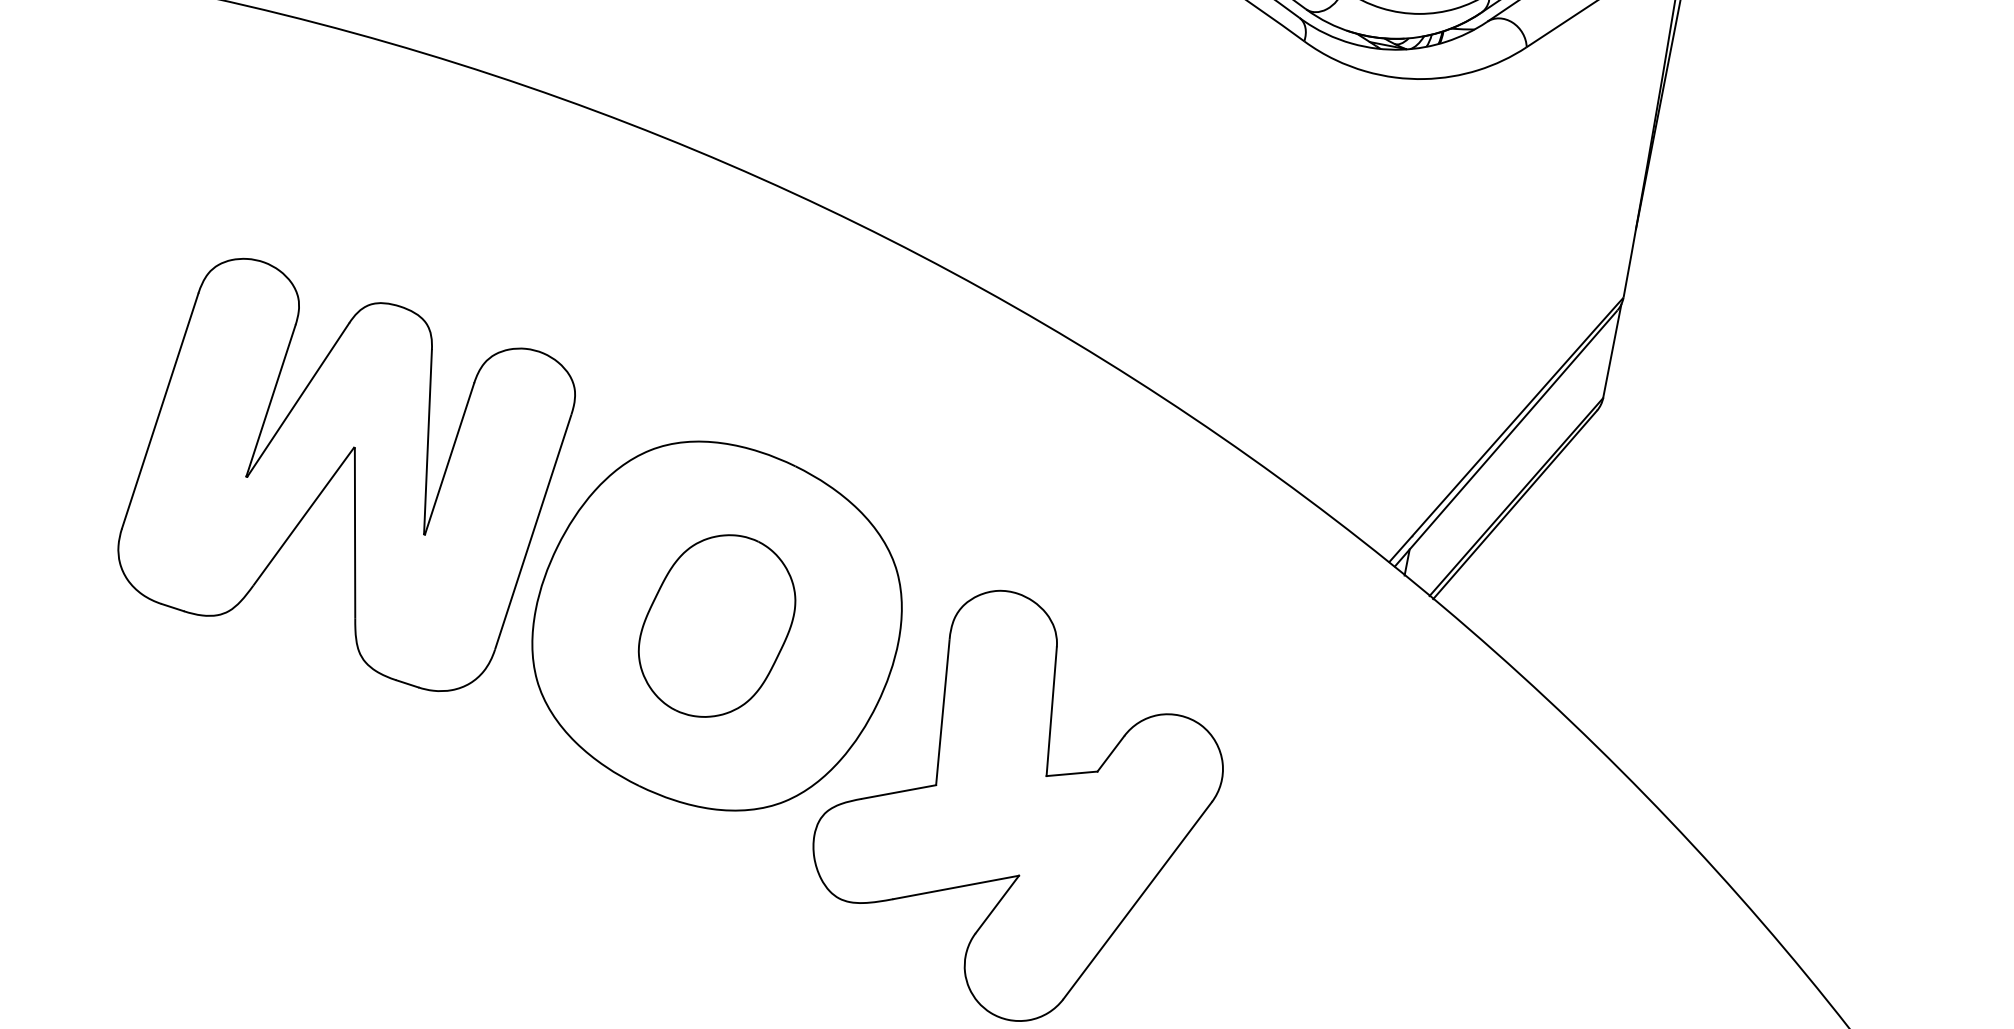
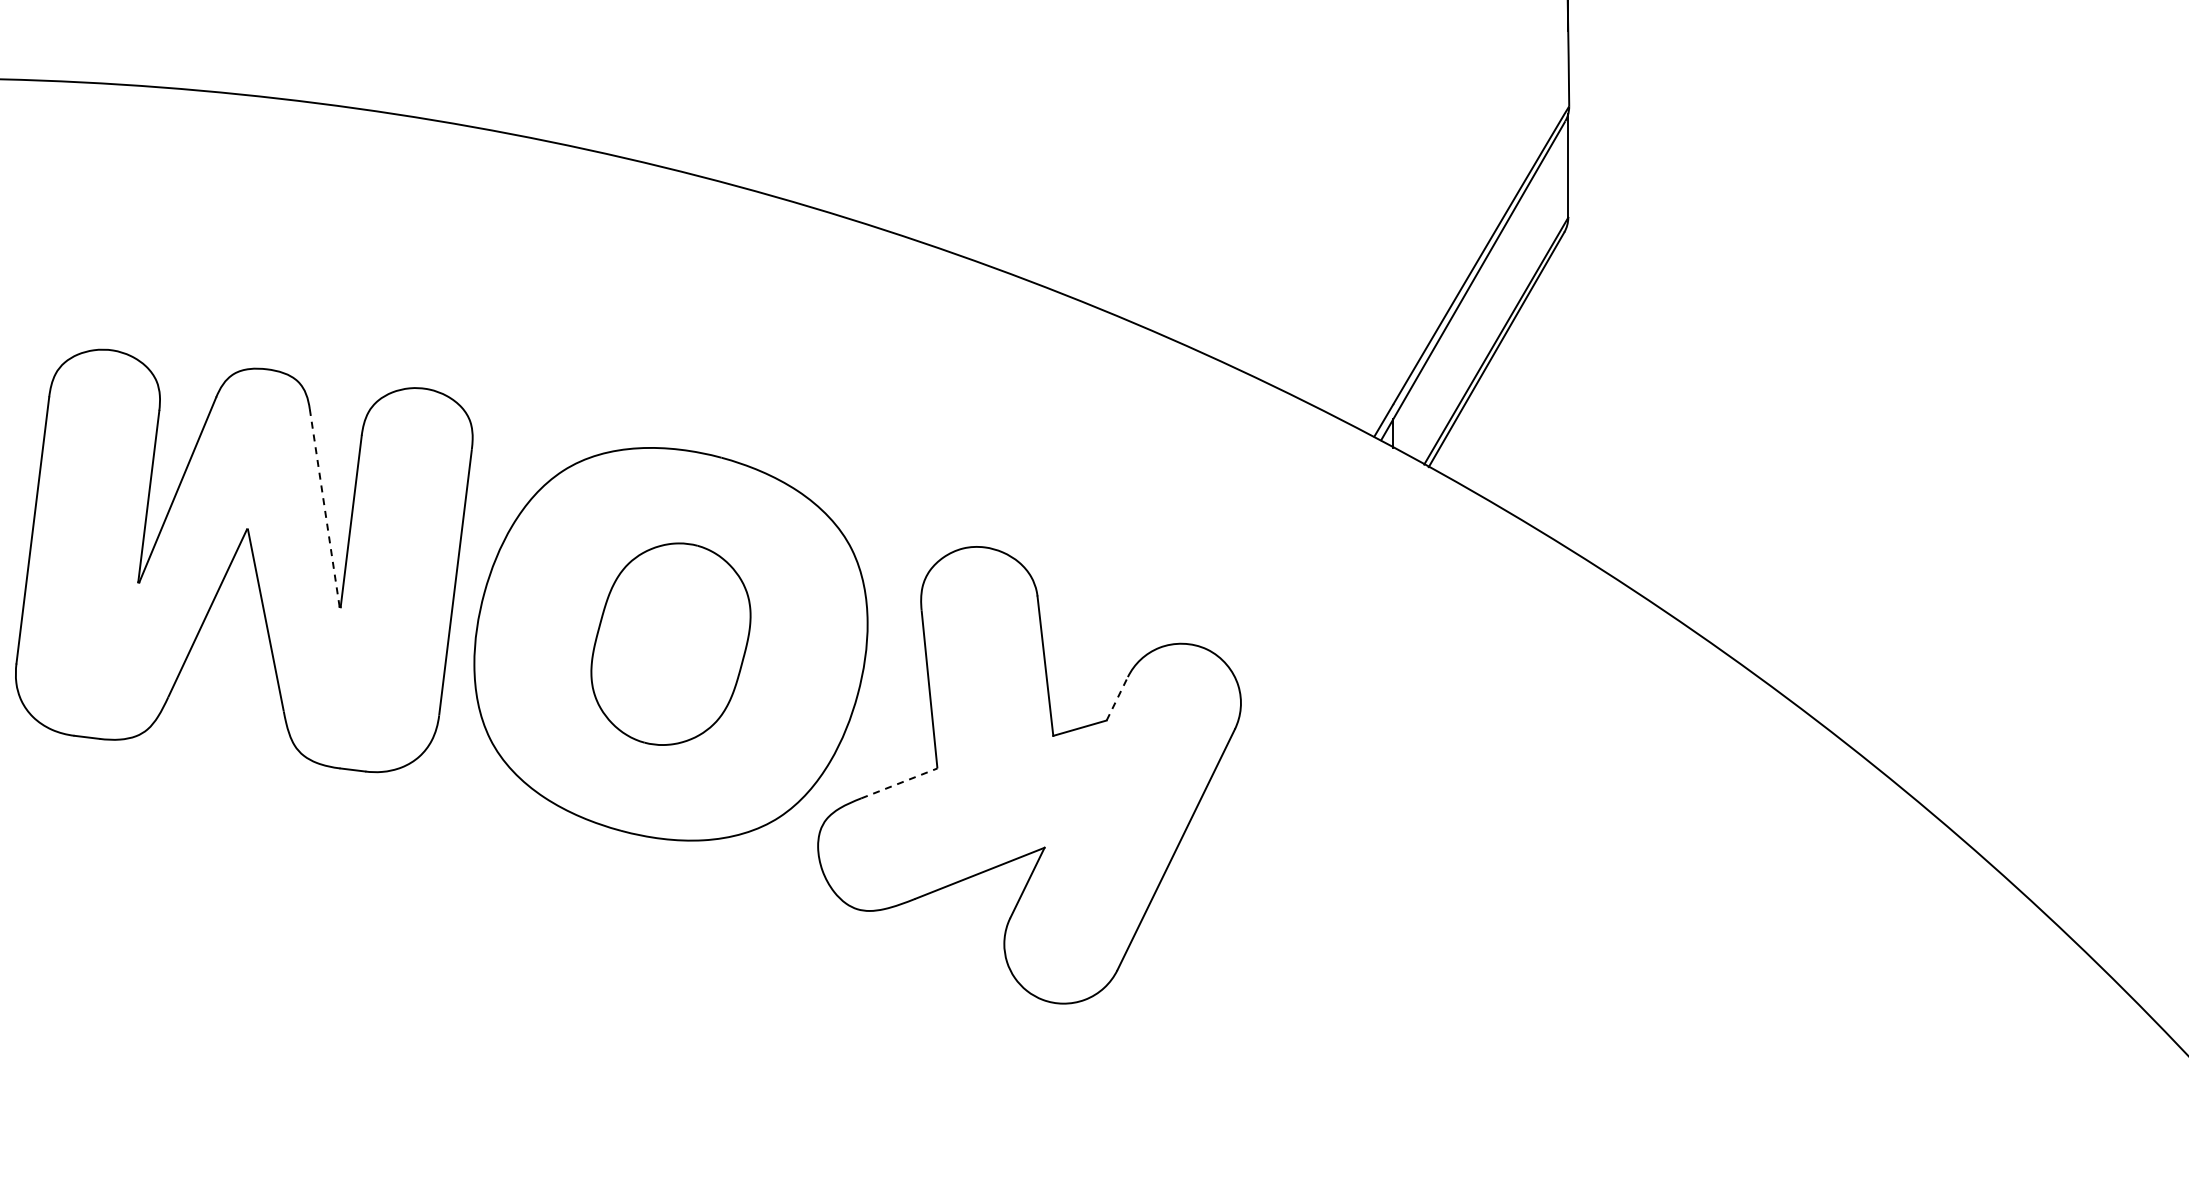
line: (427, 442) -> (324, 508), solid -> dashed
line: (1111, 753) -> (1117, 698), solid -> dashed
line: (899, 792) -> (899, 783), solid -> dashed

